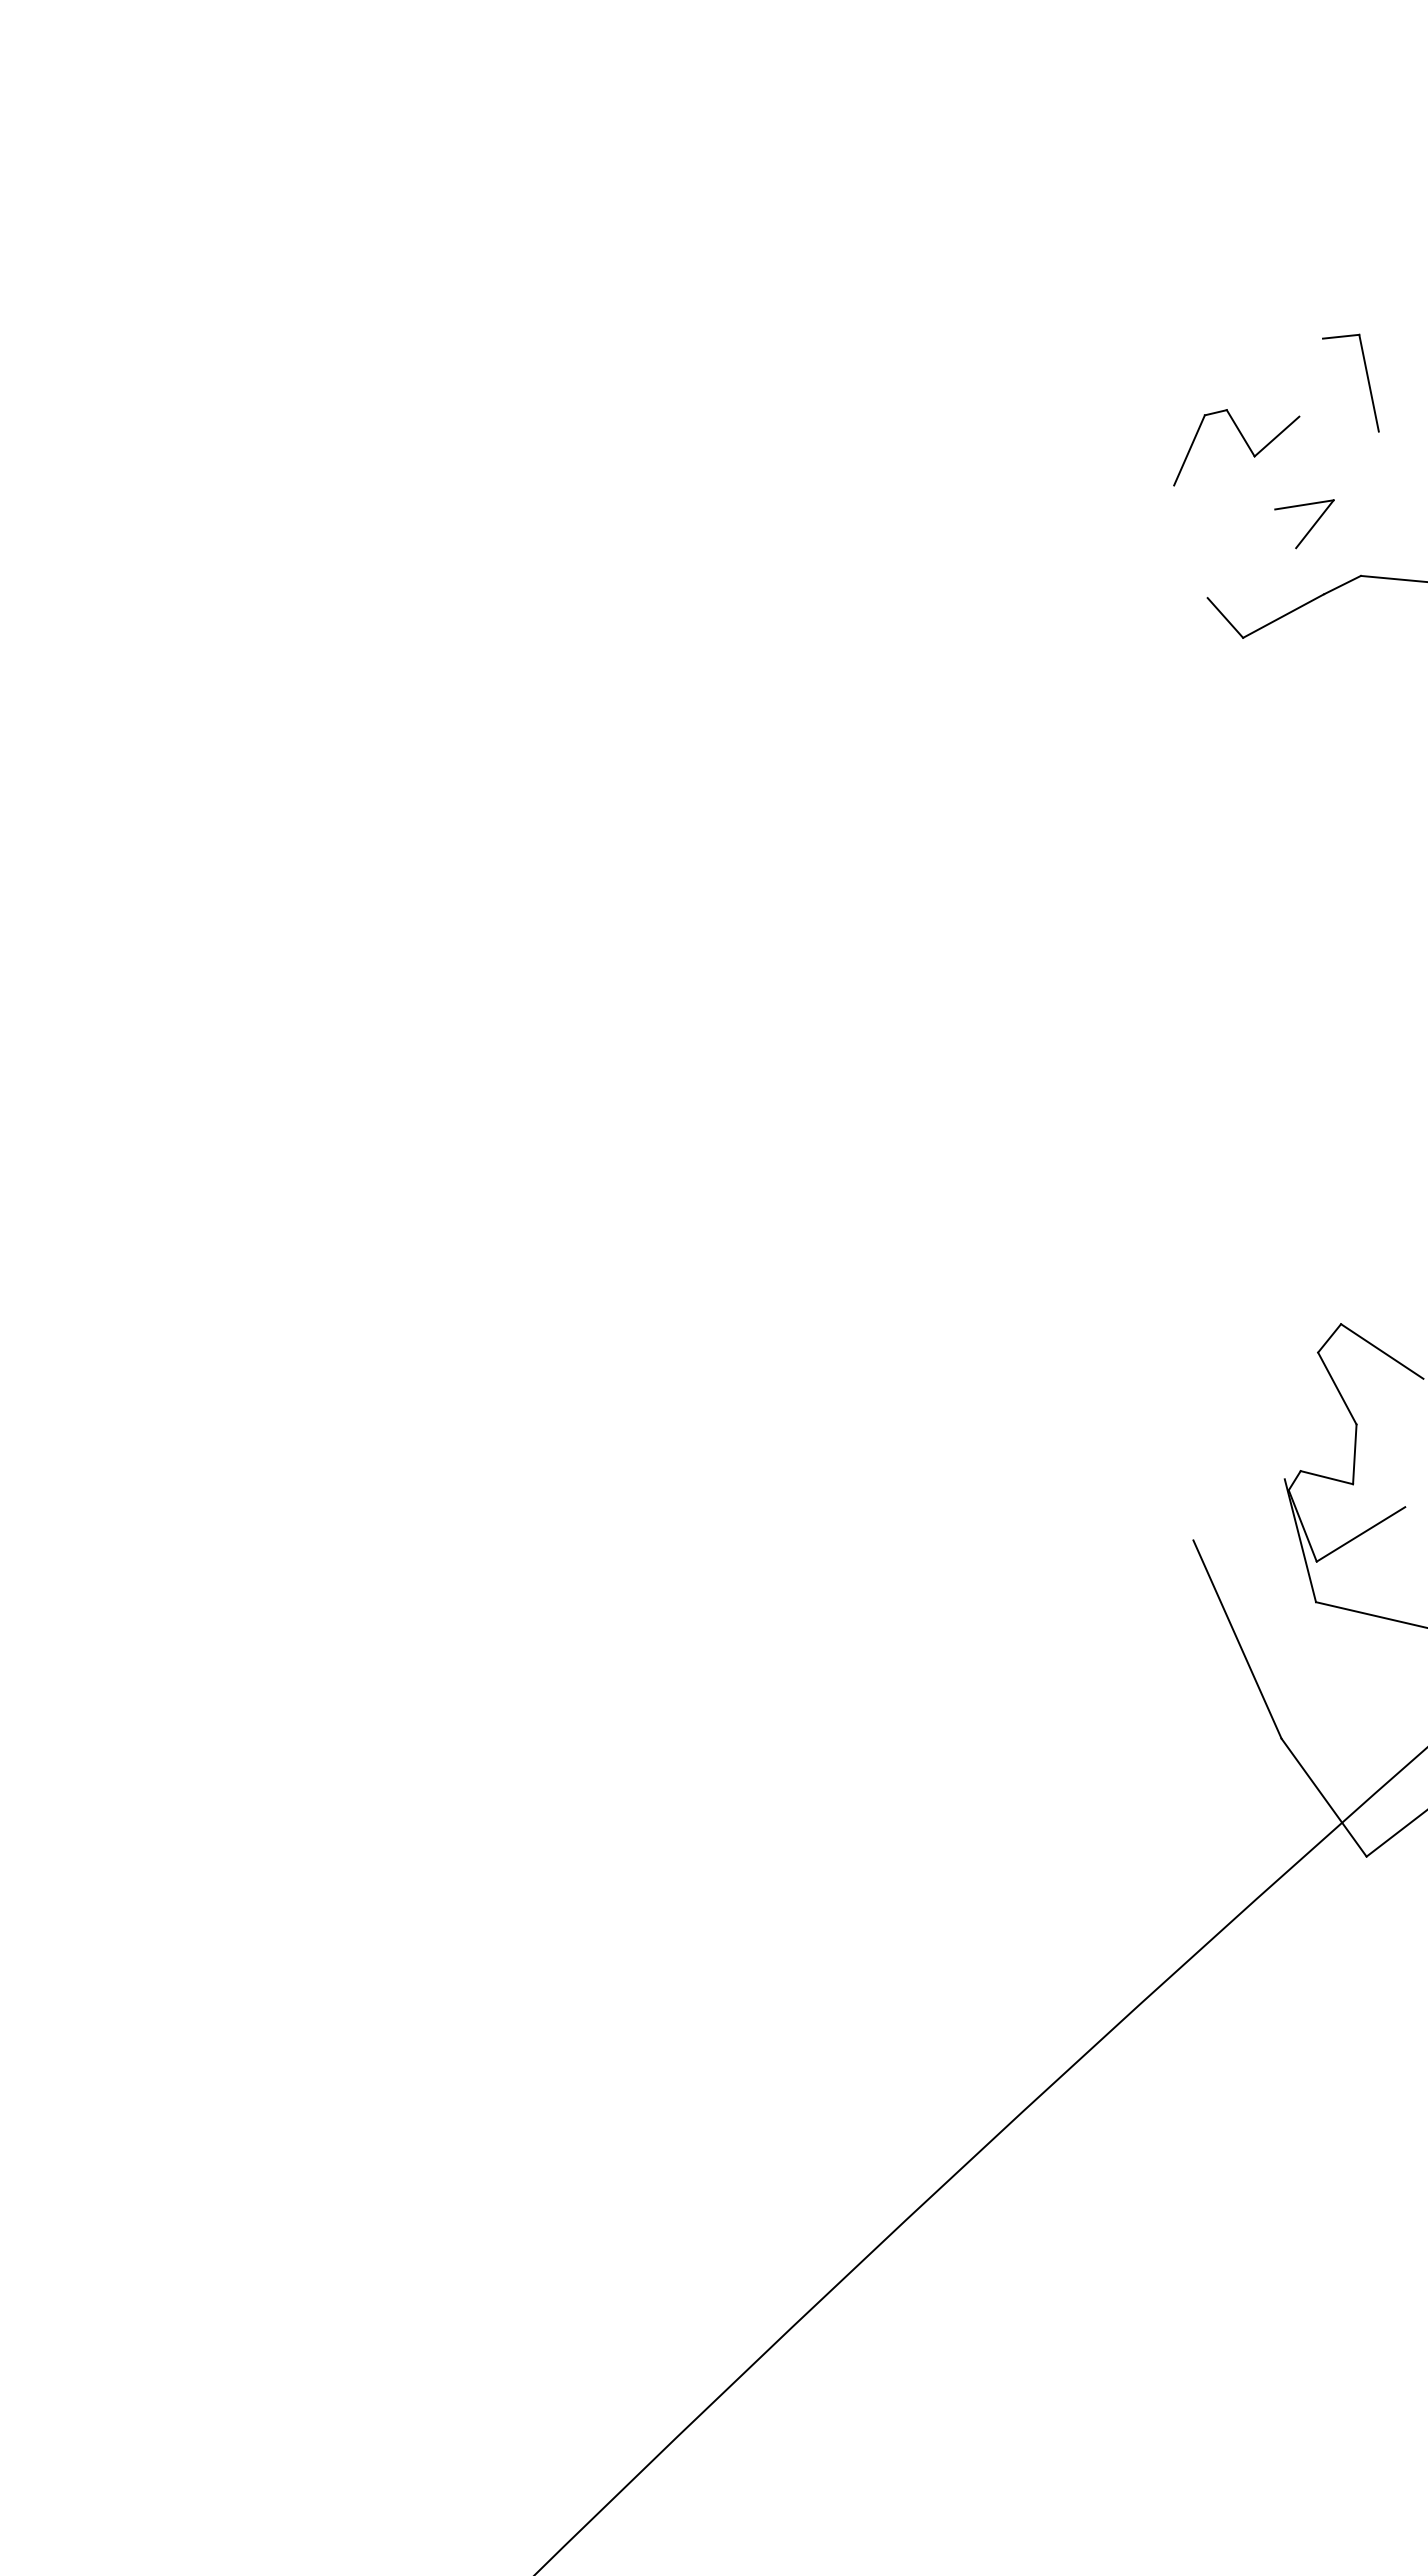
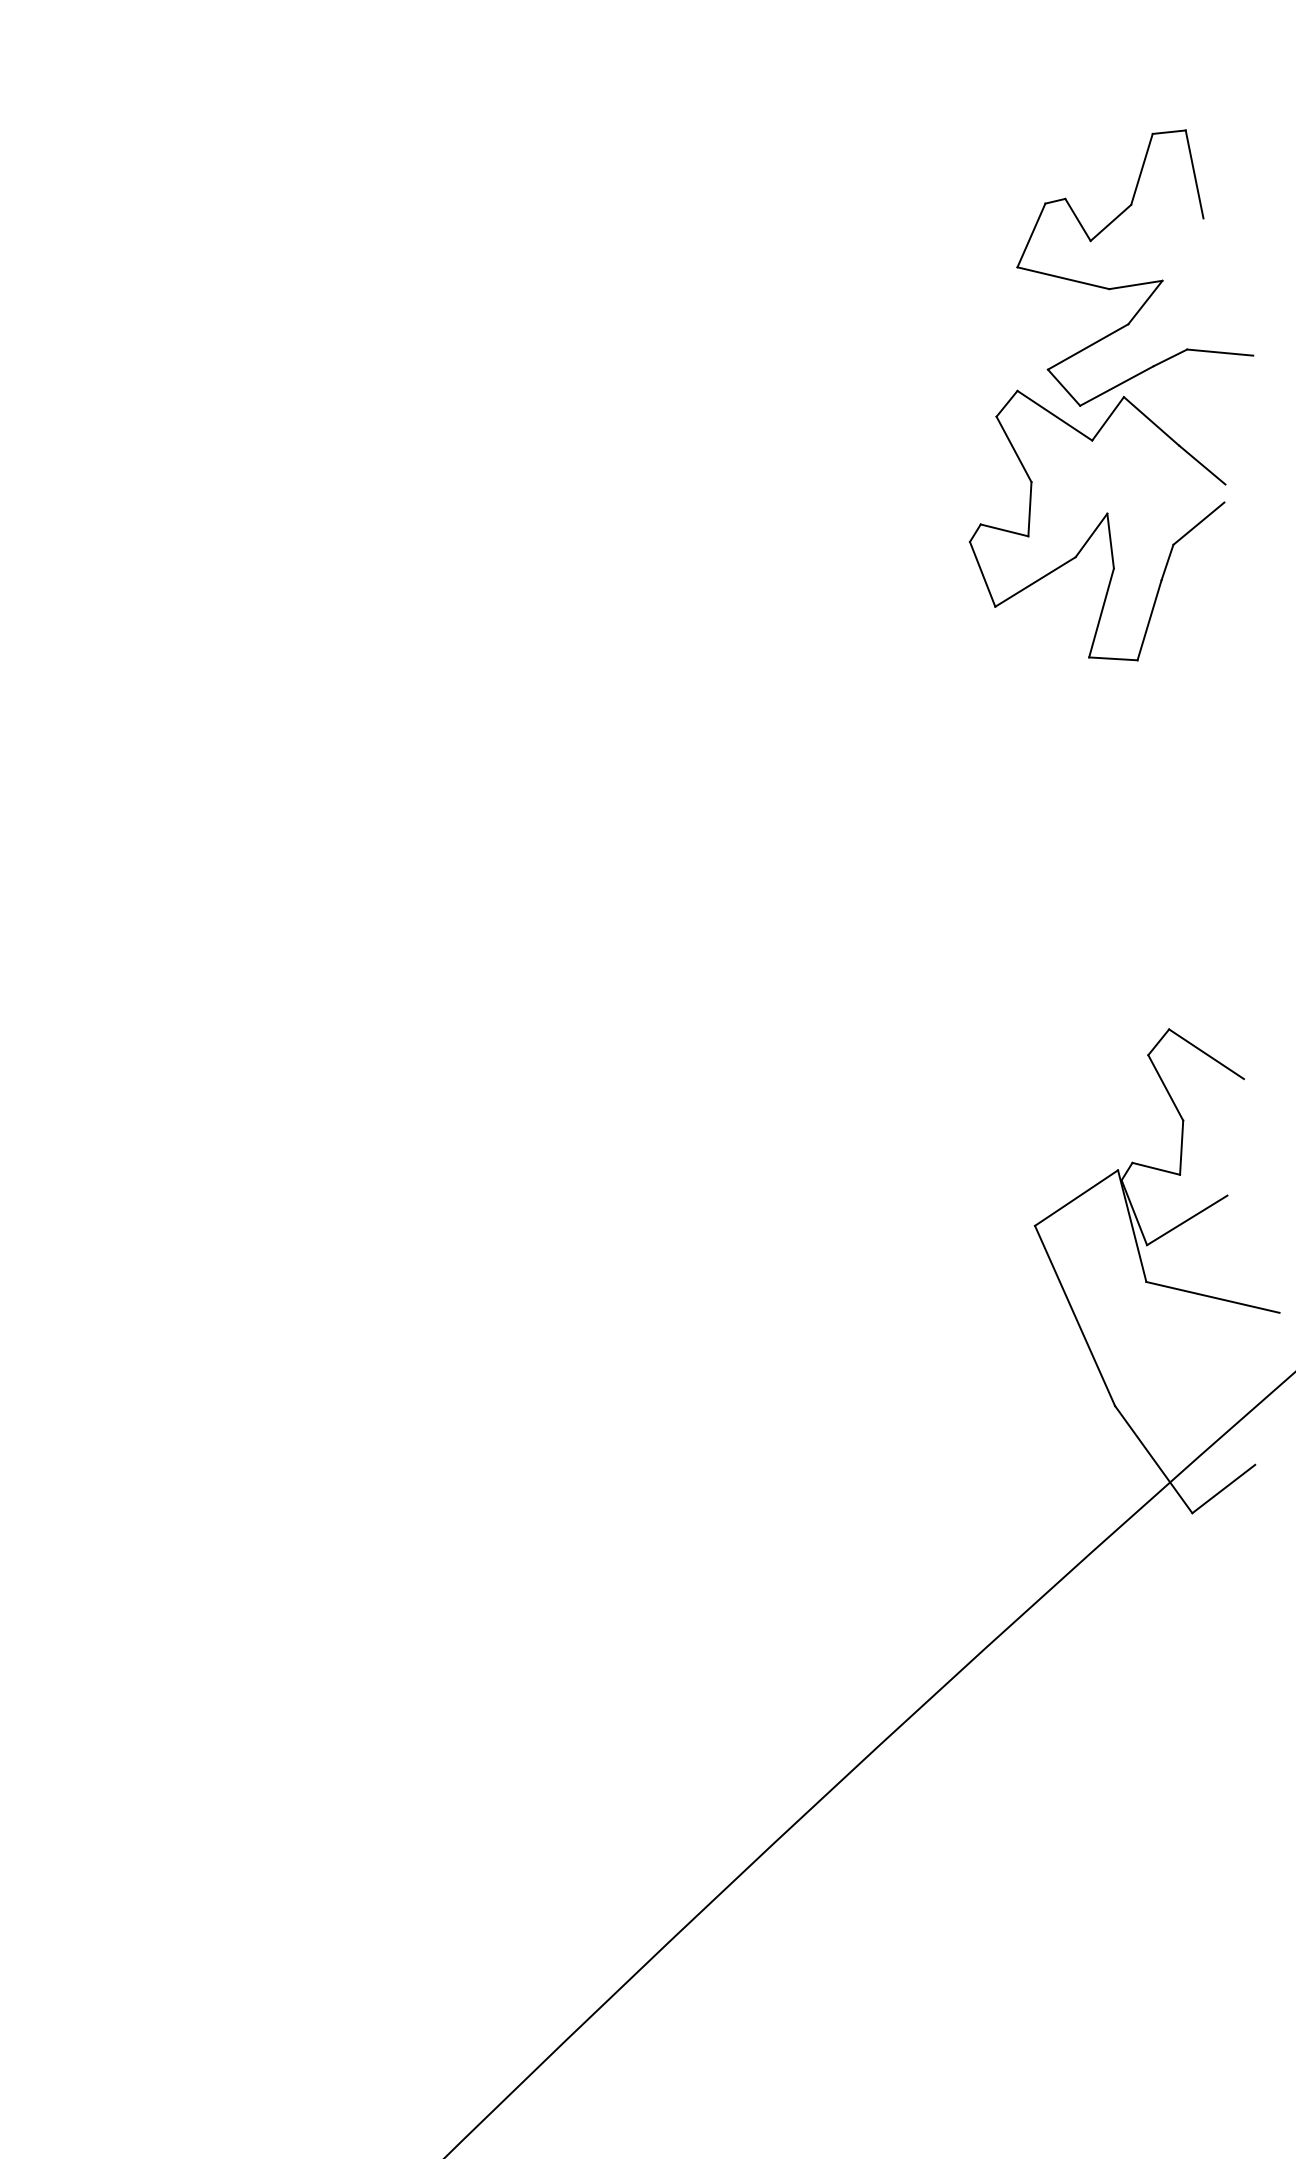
line: (1310, 377) -> (1141, 169), added
line: (1224, 497) -> (1063, 278), added
line: (1251, 573) -> (1087, 347), added
part: (1262, 769) -> (1097, 525), added
line: (1238, 1509) -> (1075, 1197), added

